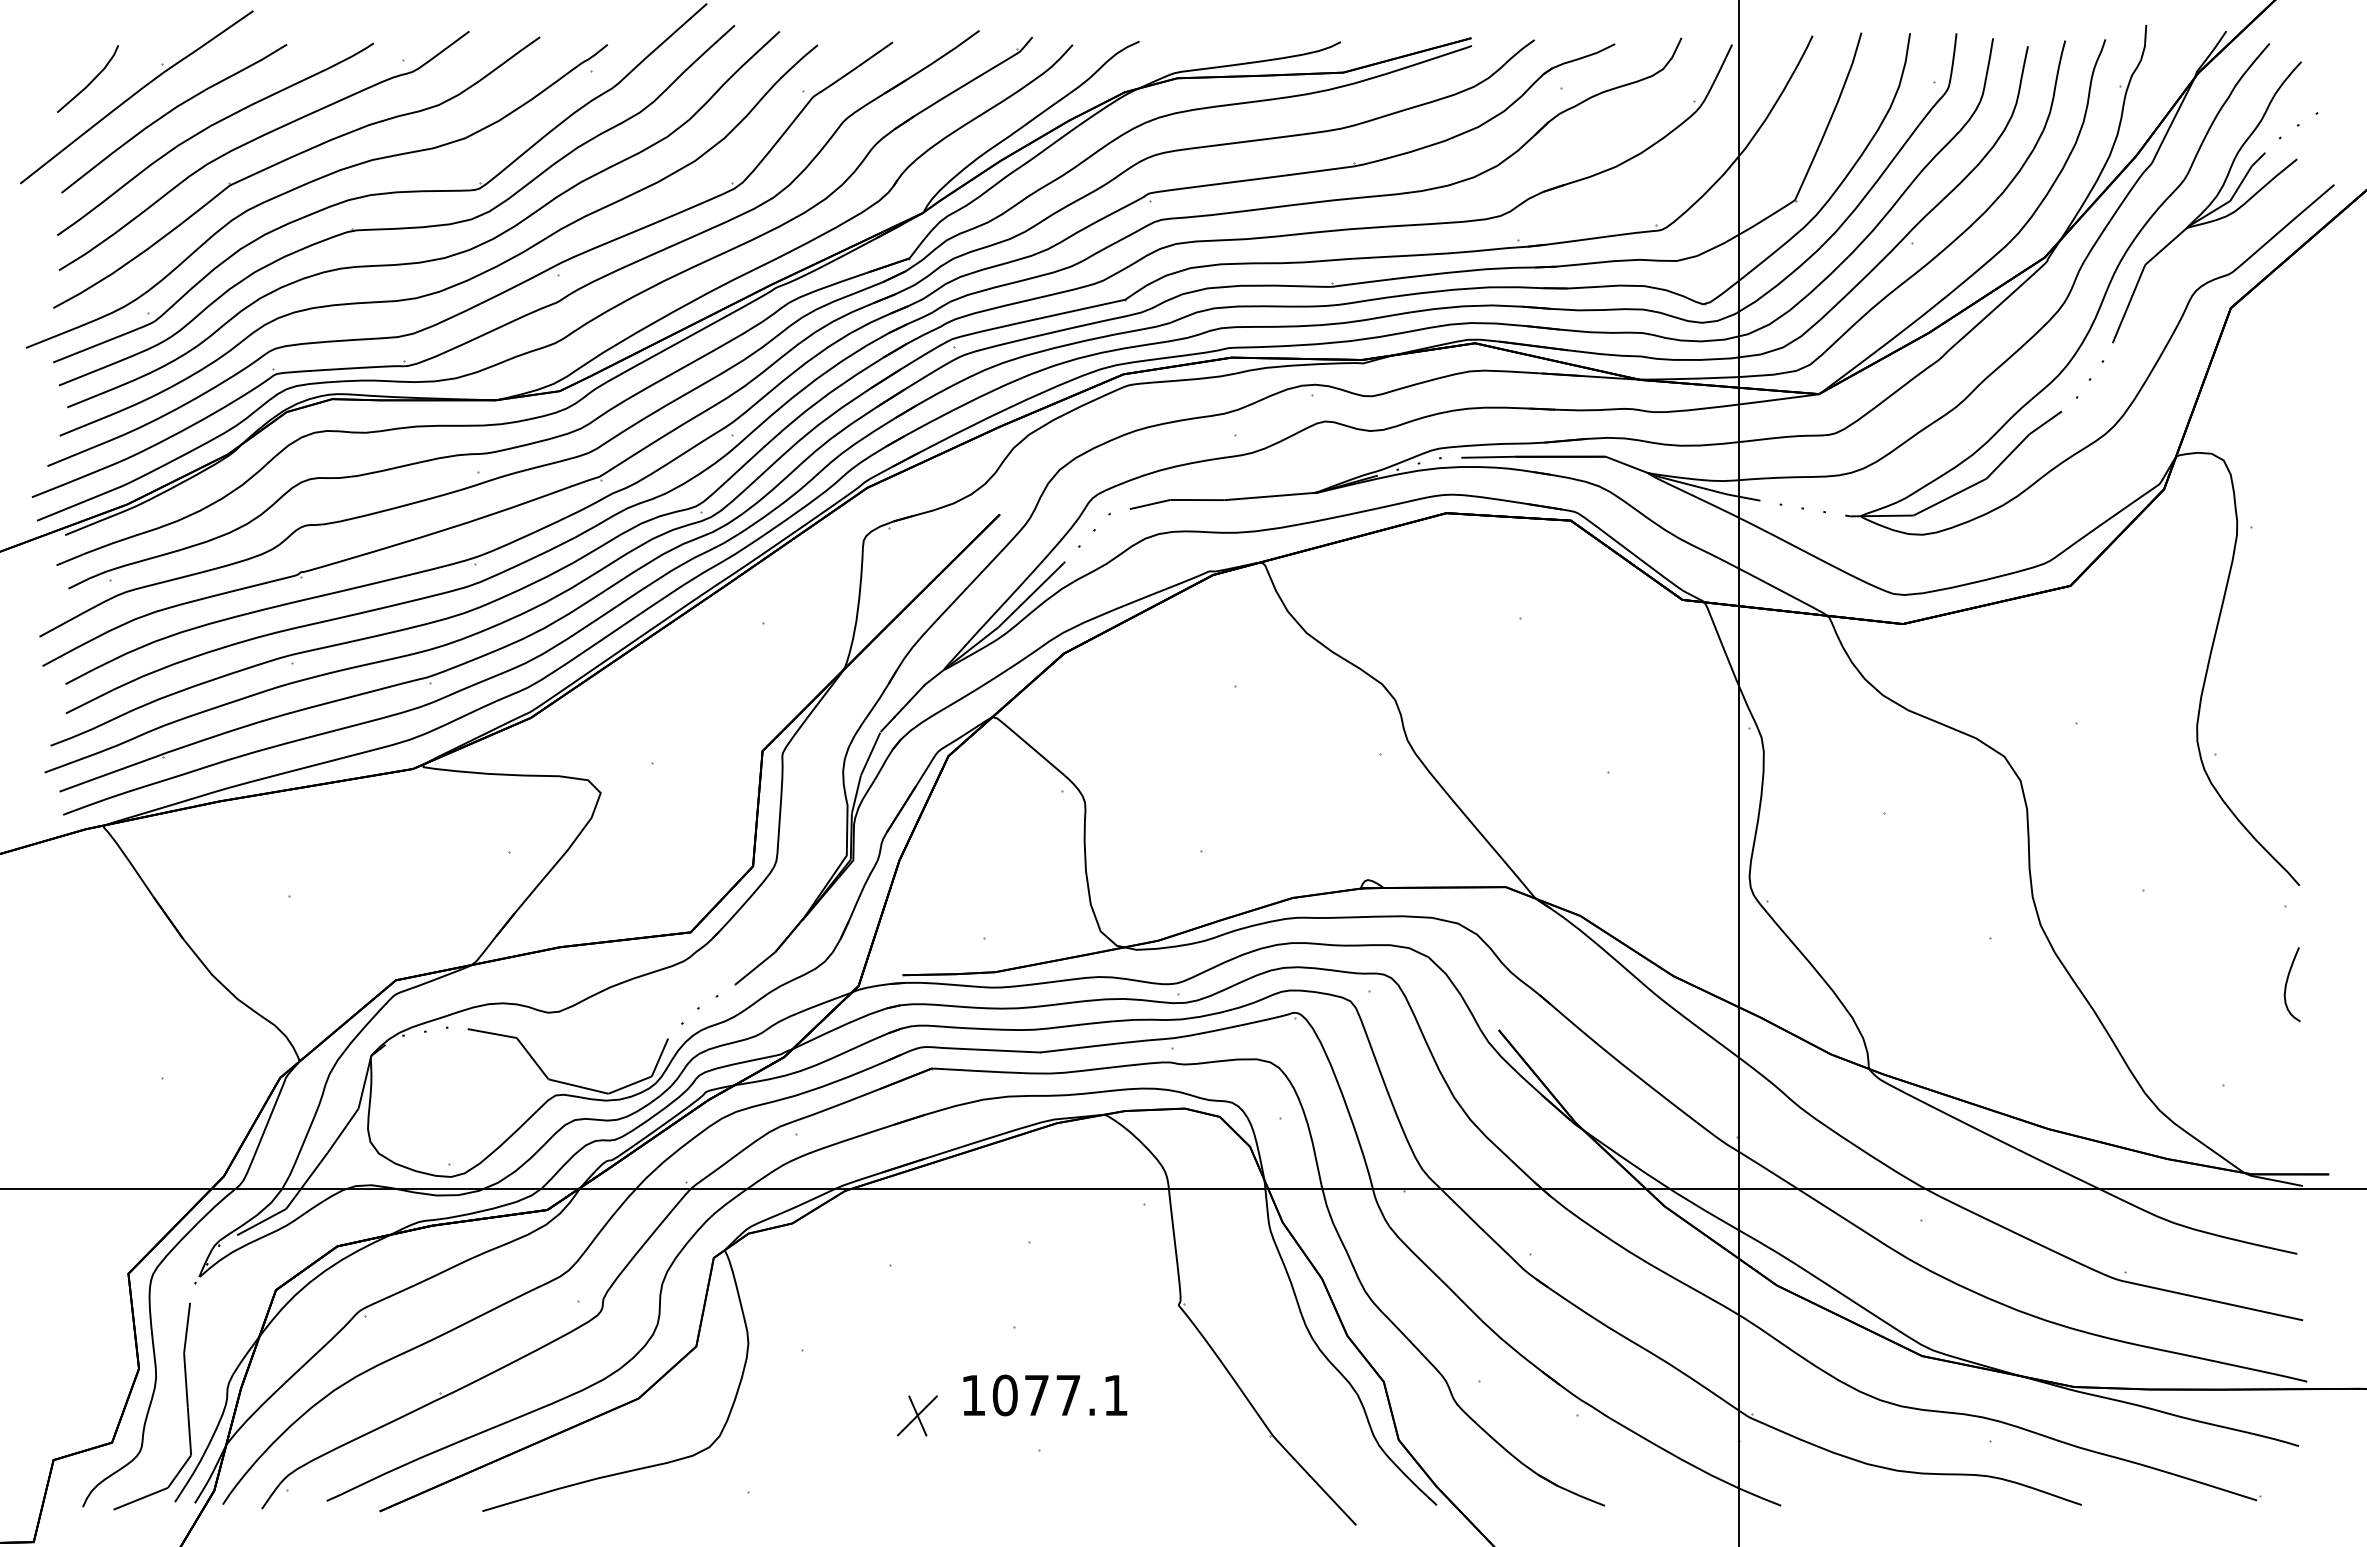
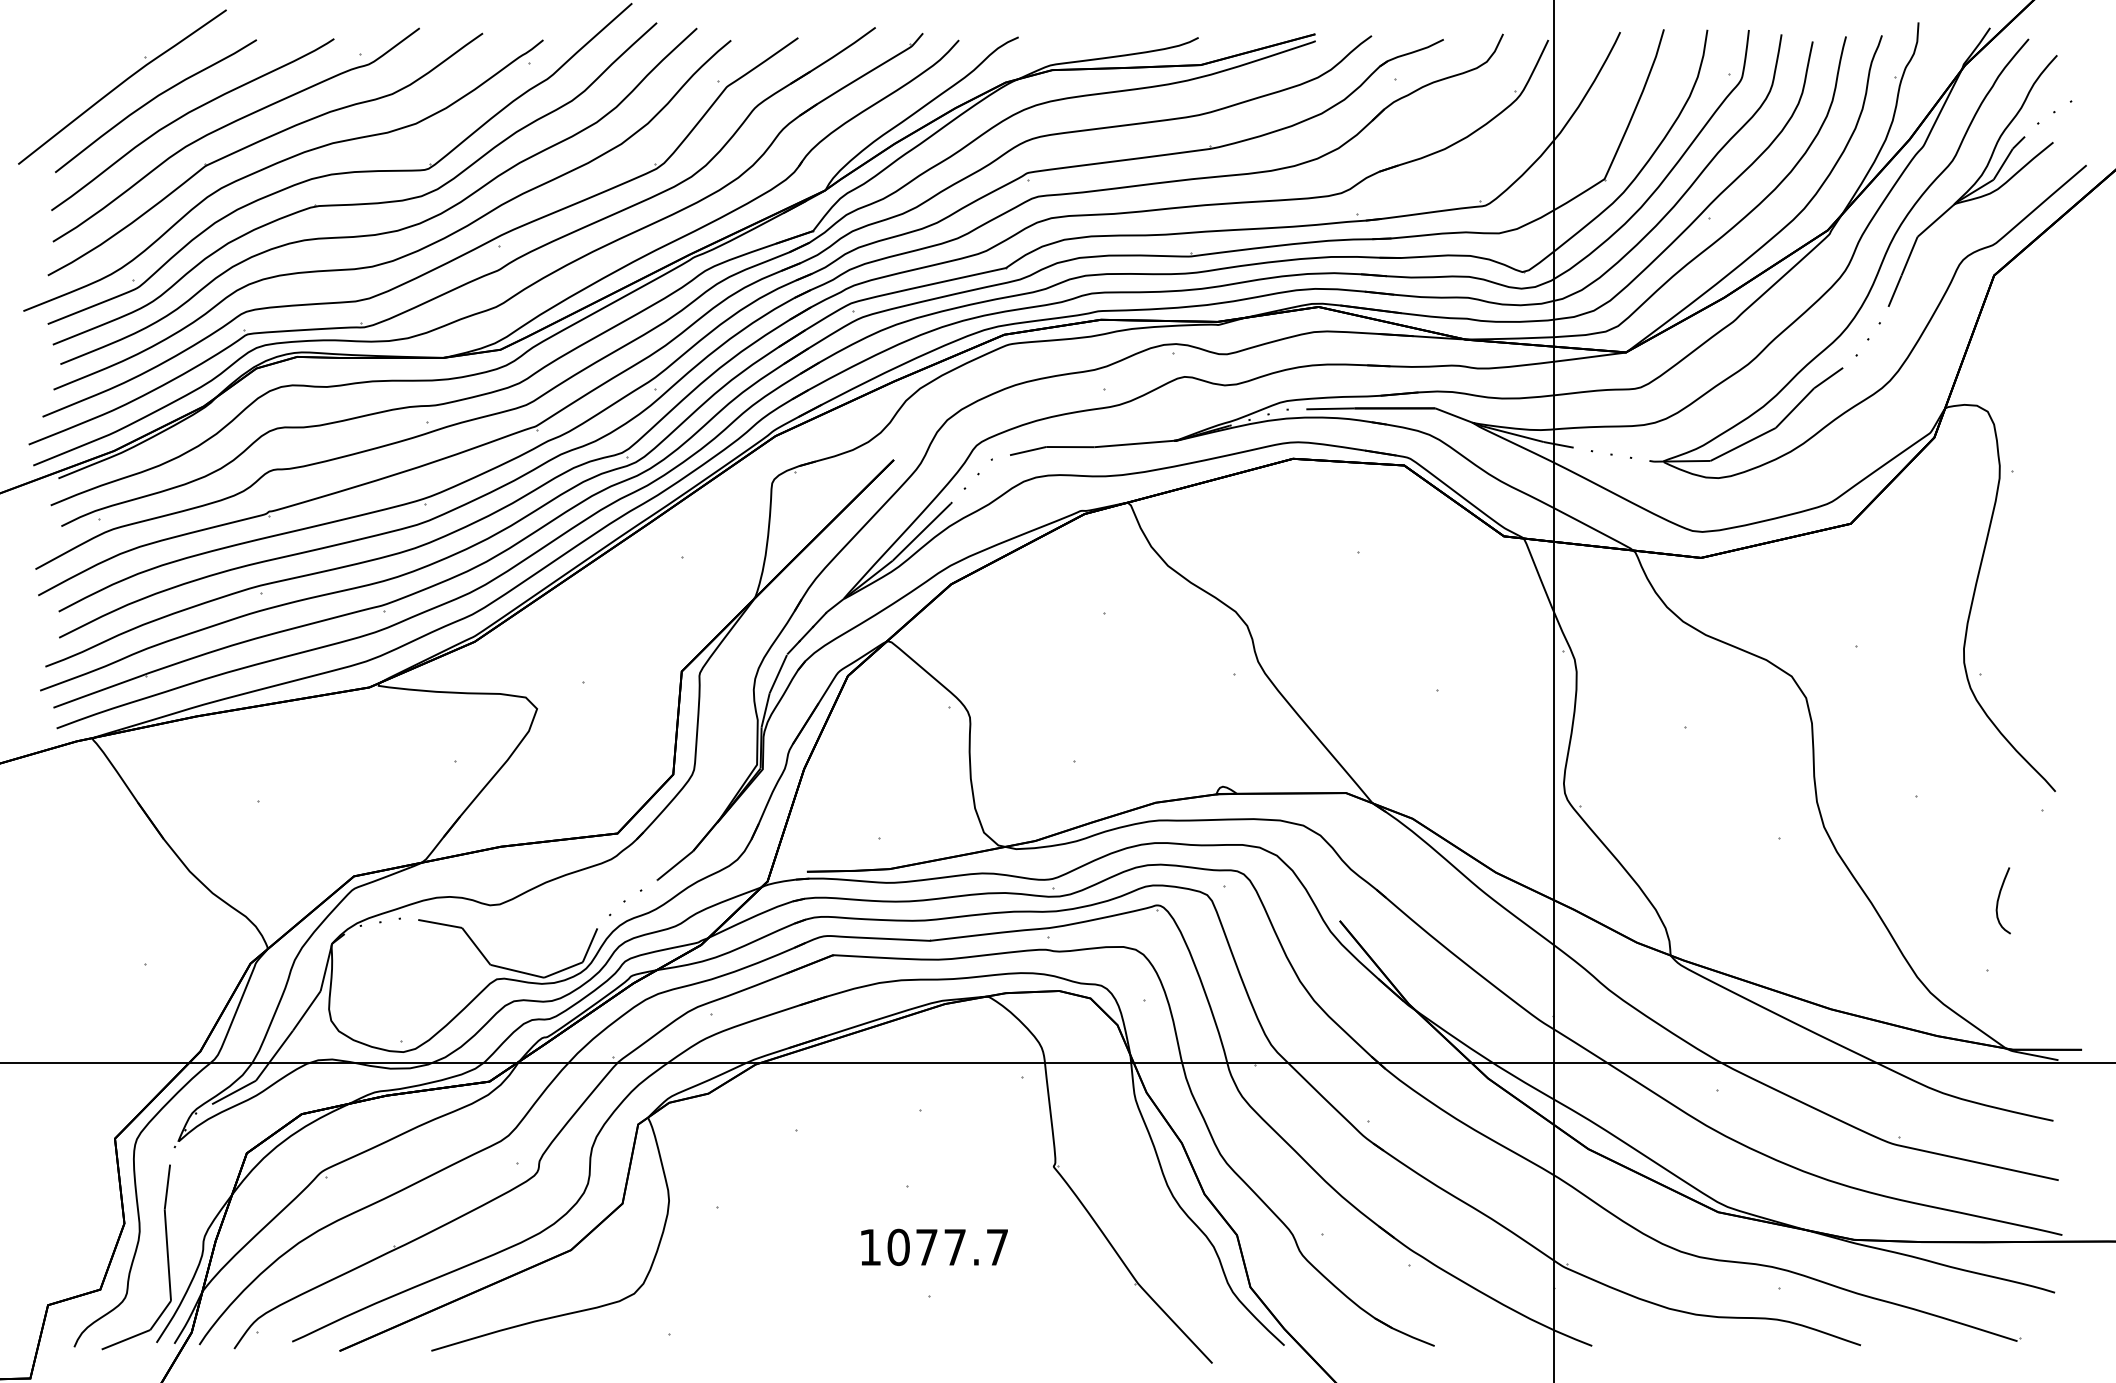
line: (90, 81) -> (81, 72), removed
curve: (2287, 983) -> (1999, 899), moved
text: (1115, 1395) -> (997, 1247), 1077.1 -> 1077.7
part: (917, 1415) -> (820, 1265), removed

